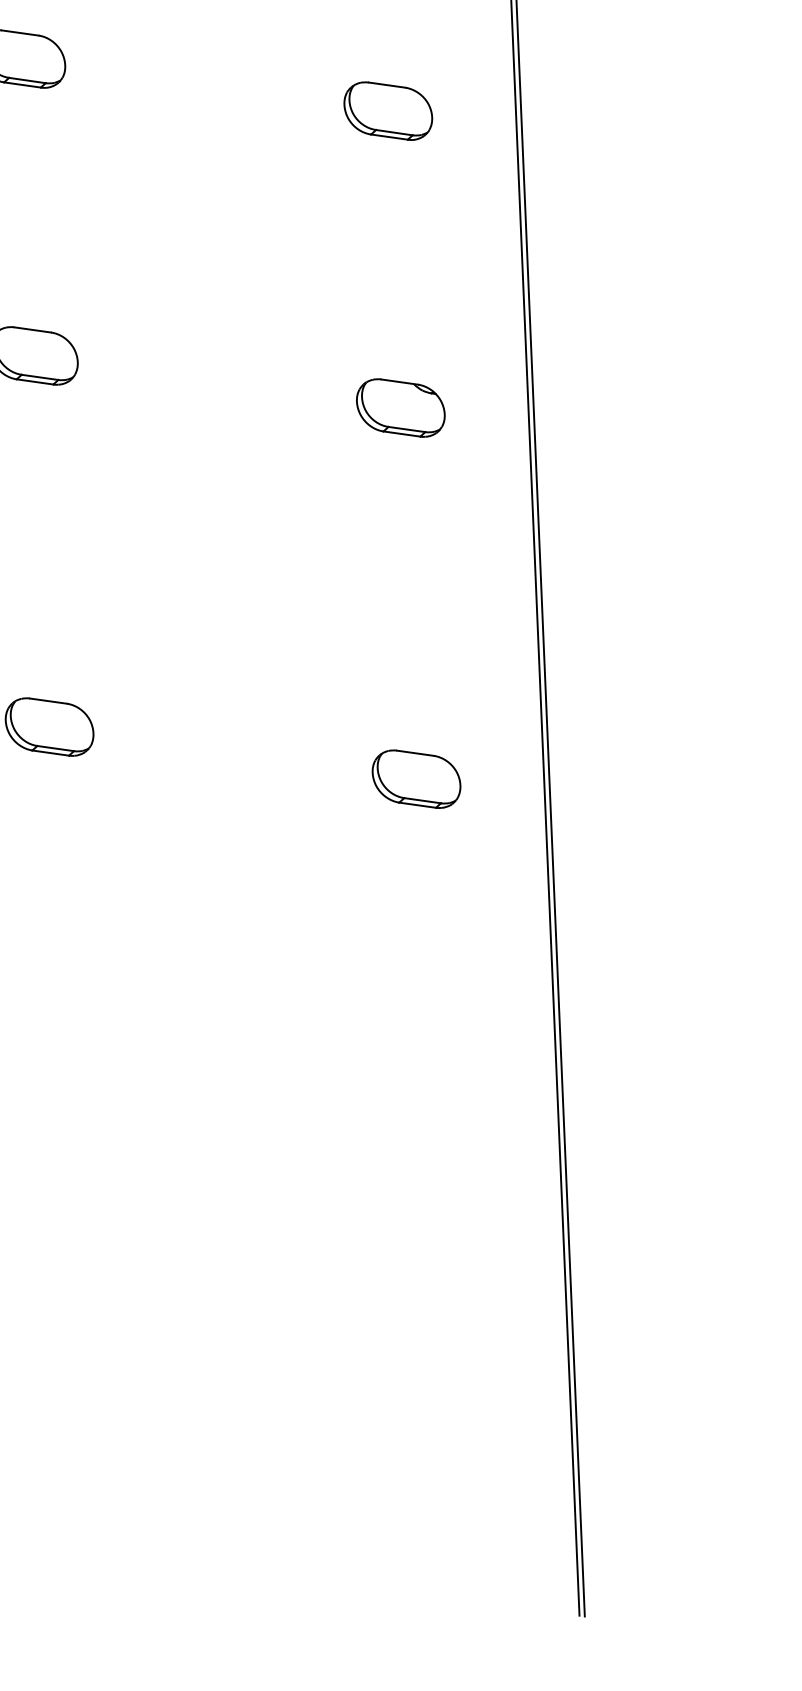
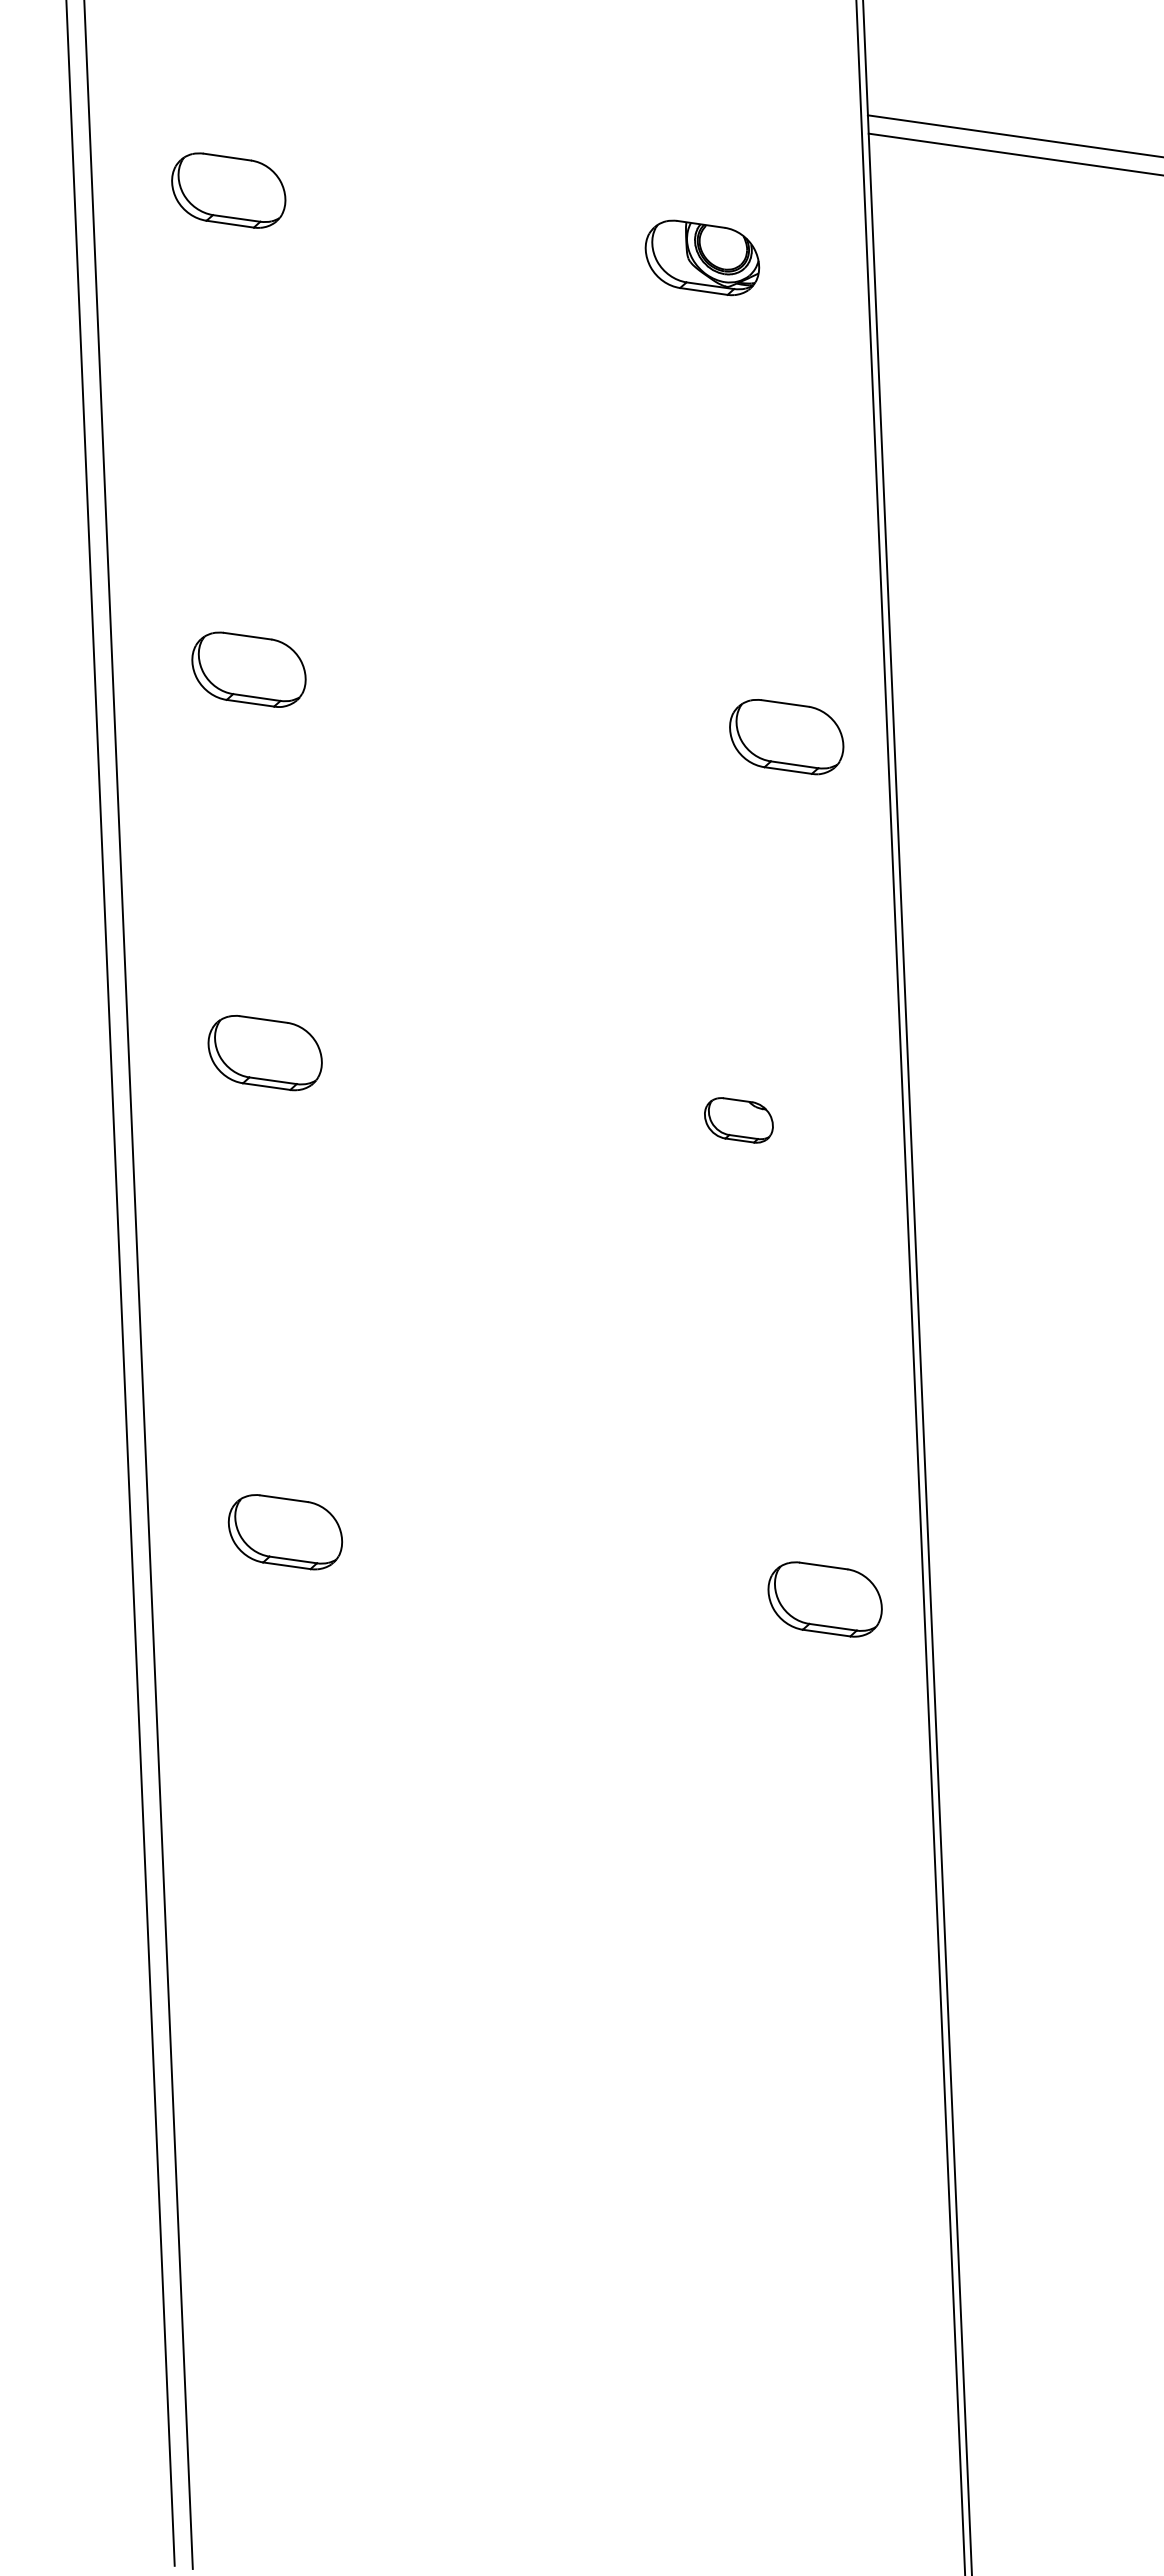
part: (388, 111) -> (786, 737), moved
part: (400, 408) -> (738, 1120), size x0.6
part: (416, 779) -> (824, 1599), moved

